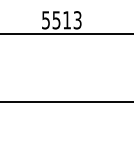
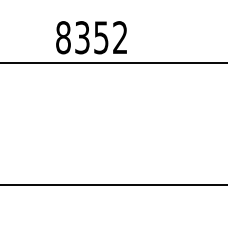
text: (61, 20) -> (91, 38), 5513 -> 8352

